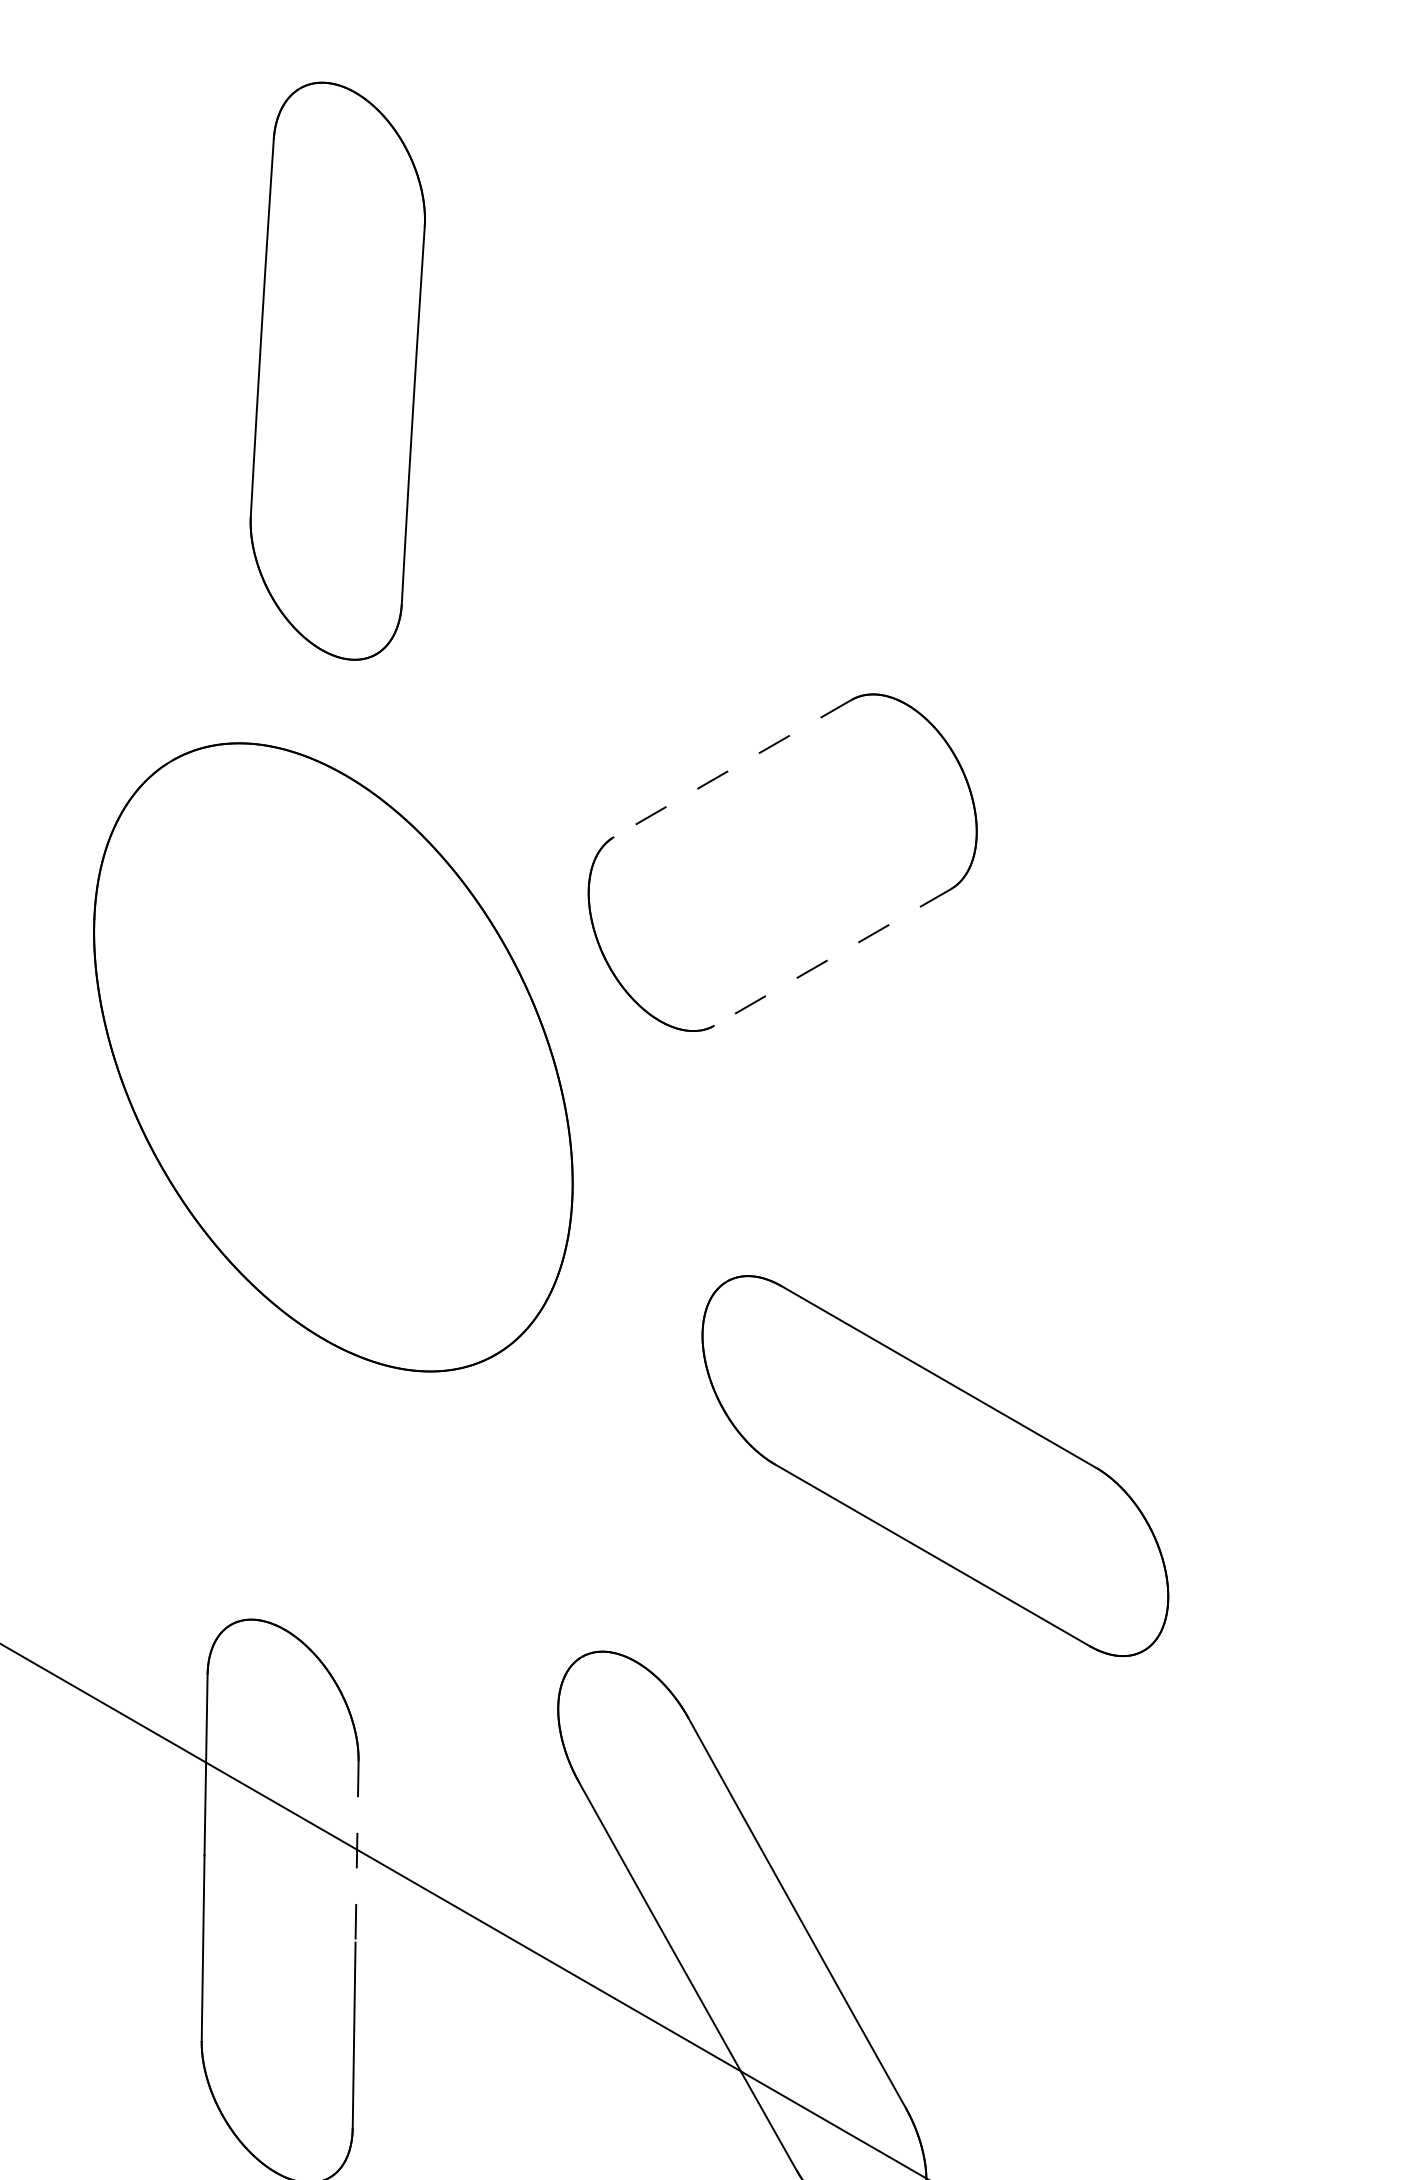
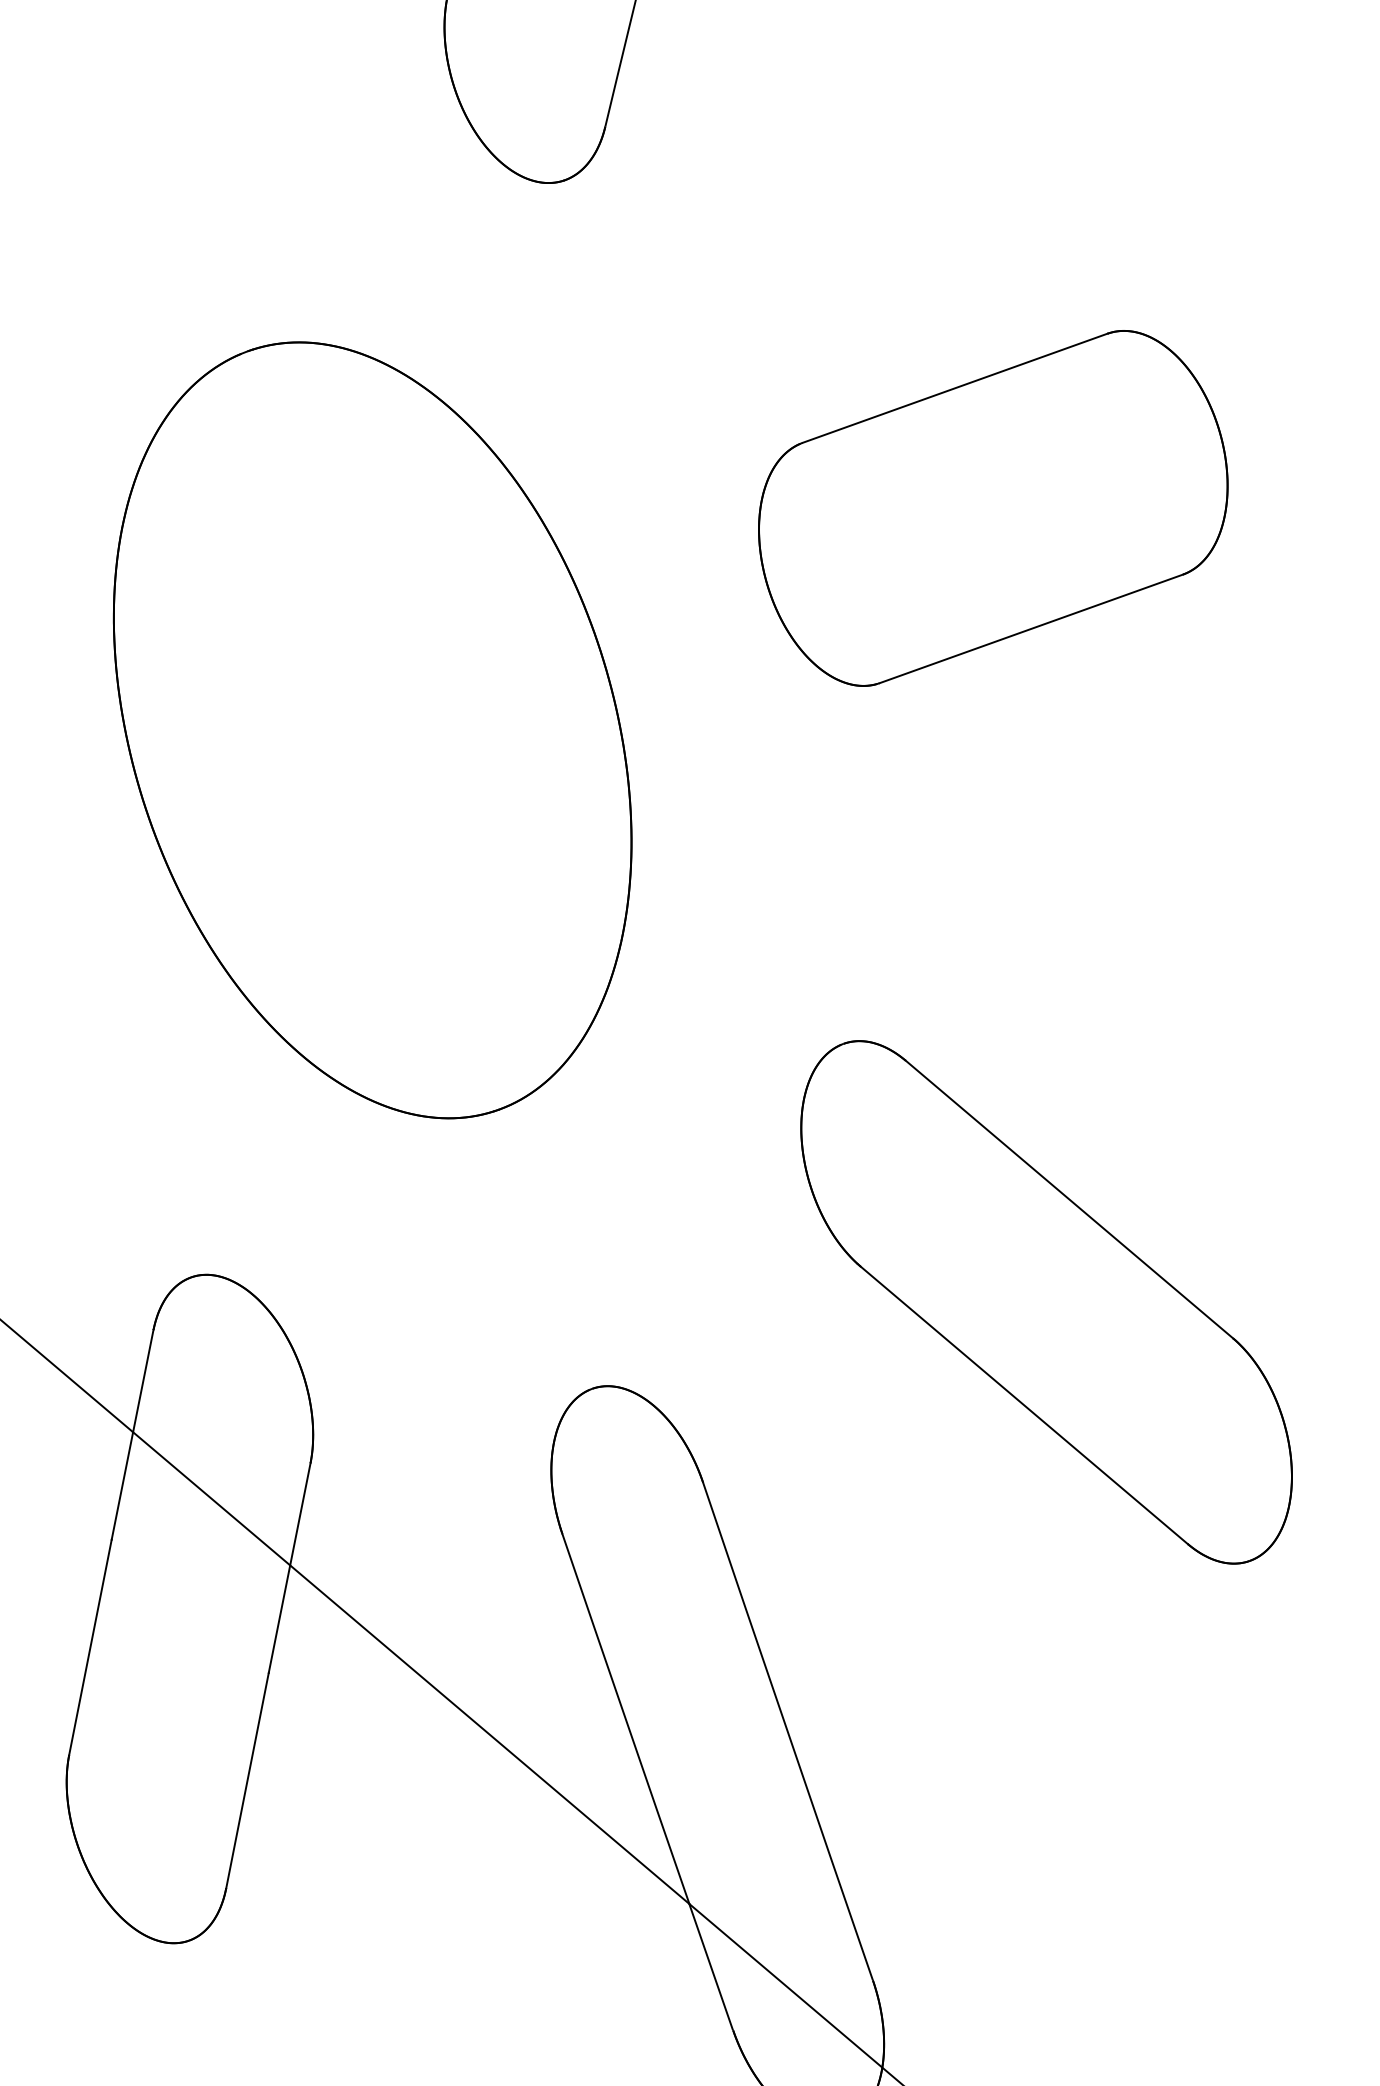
line: (732, 768) -> (954, 388), dashed -> solid
line: (832, 957) -> (1031, 628), dashed -> solid
part: (333, 1057) -> (372, 730), moved
part: (935, 1466) -> (1046, 1302), moved
line: (357, 1852) -> (290, 1568), dashed -> solid

